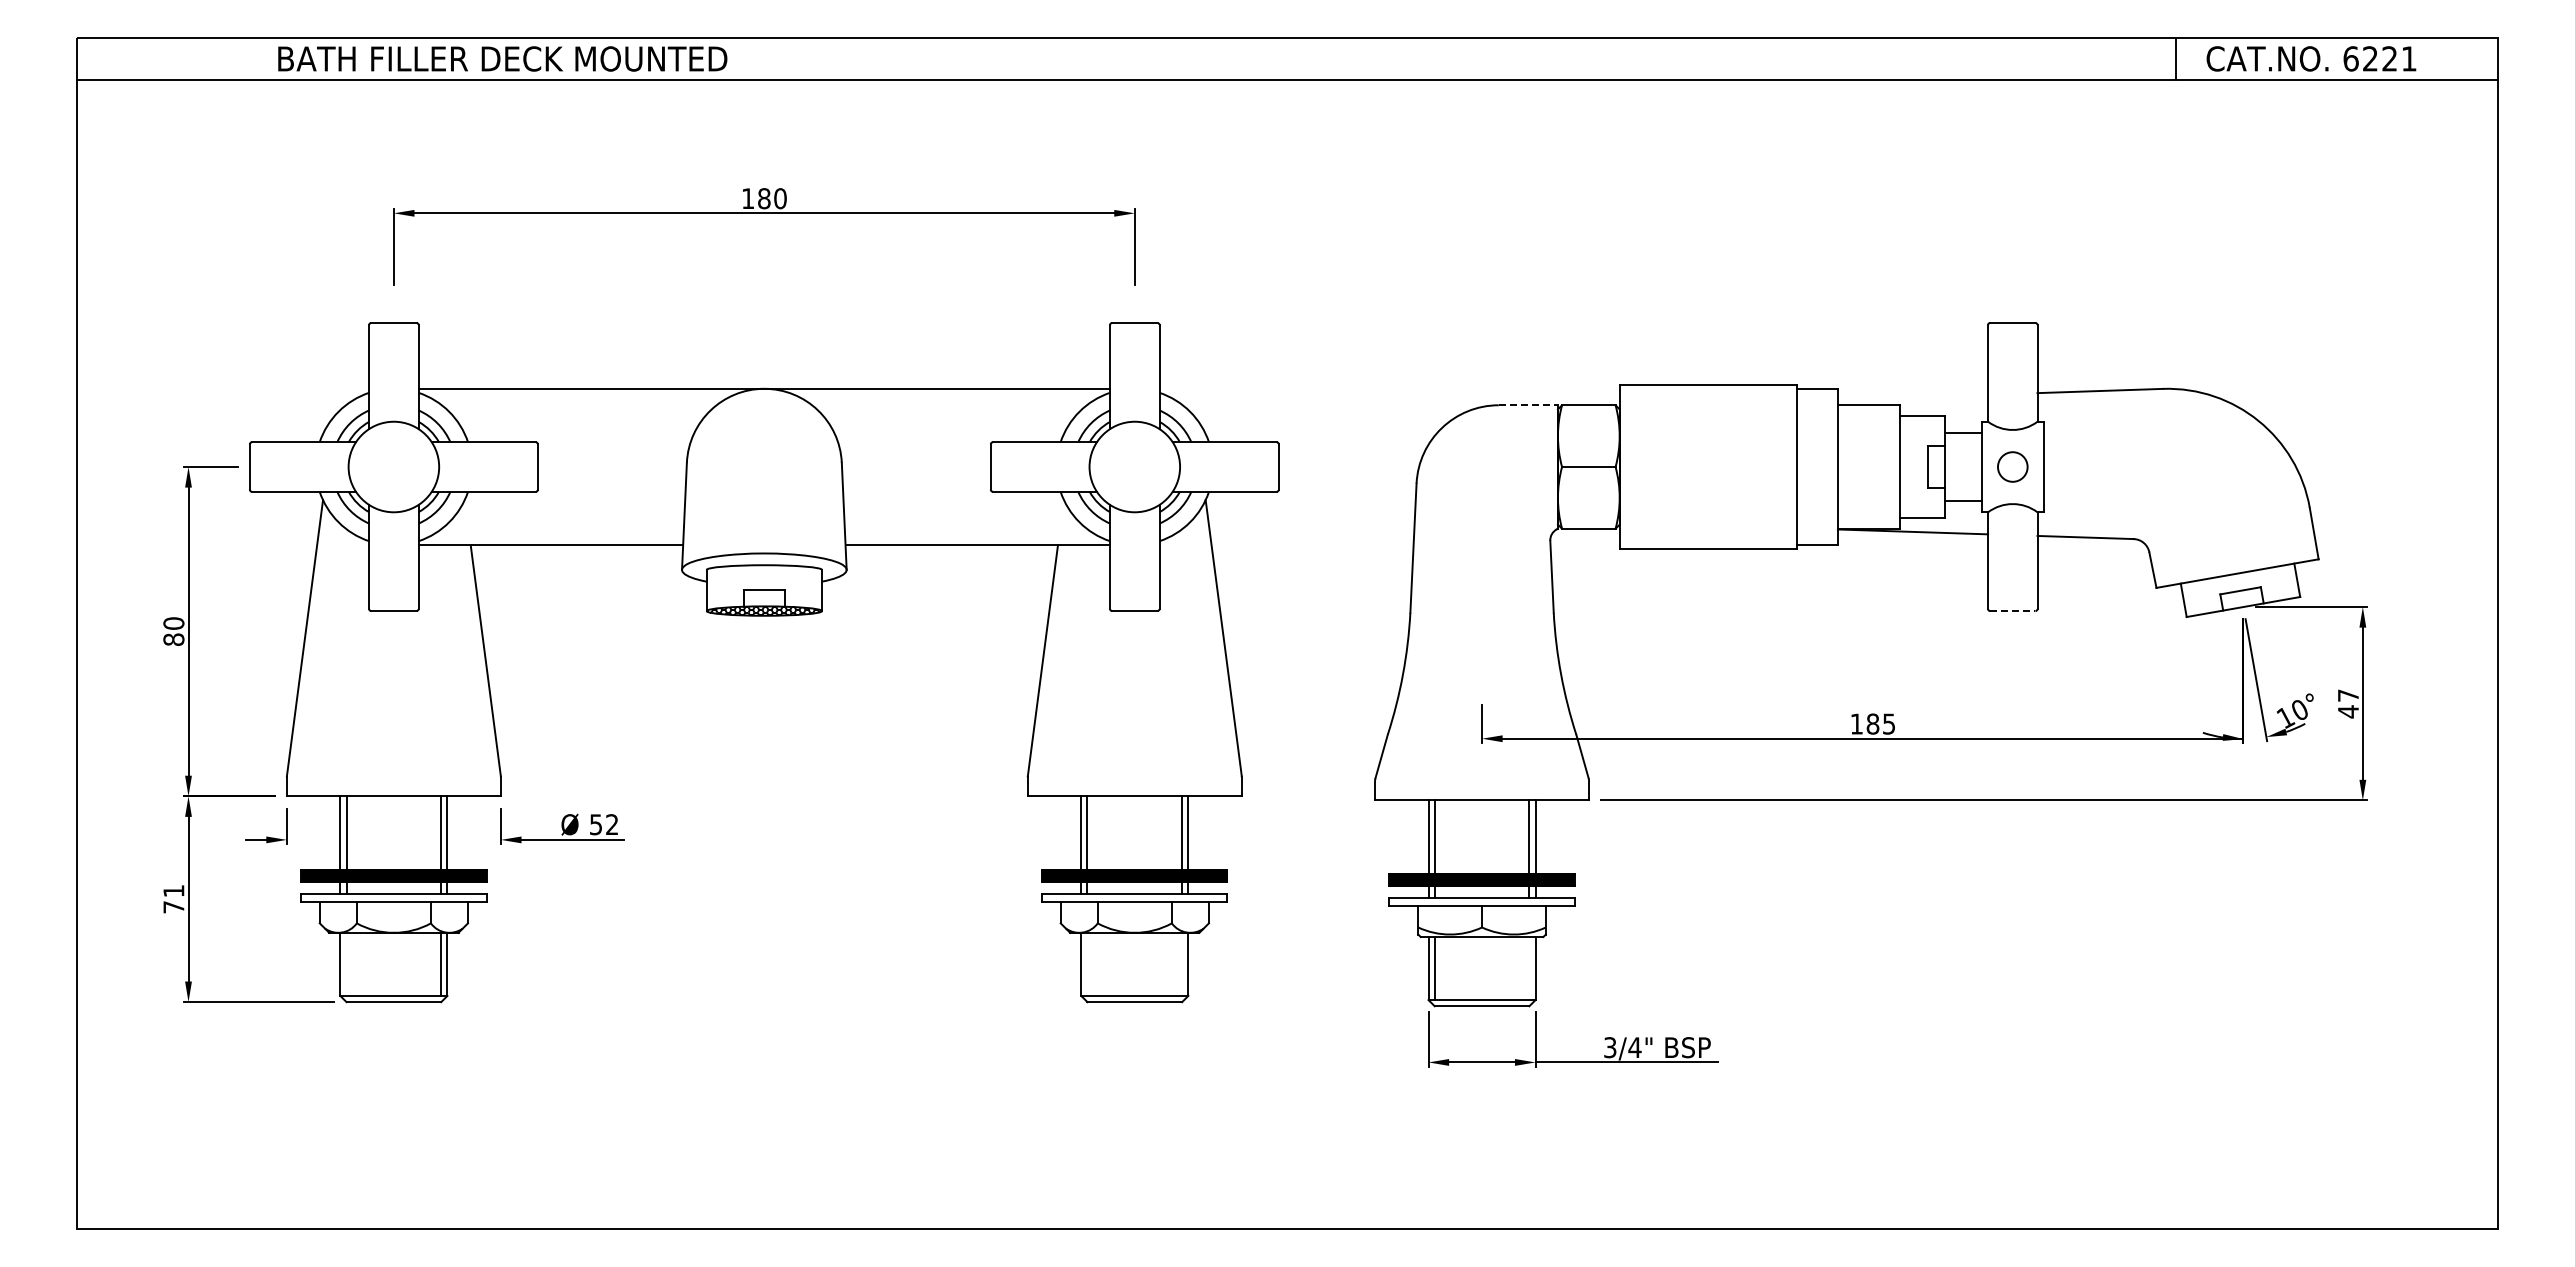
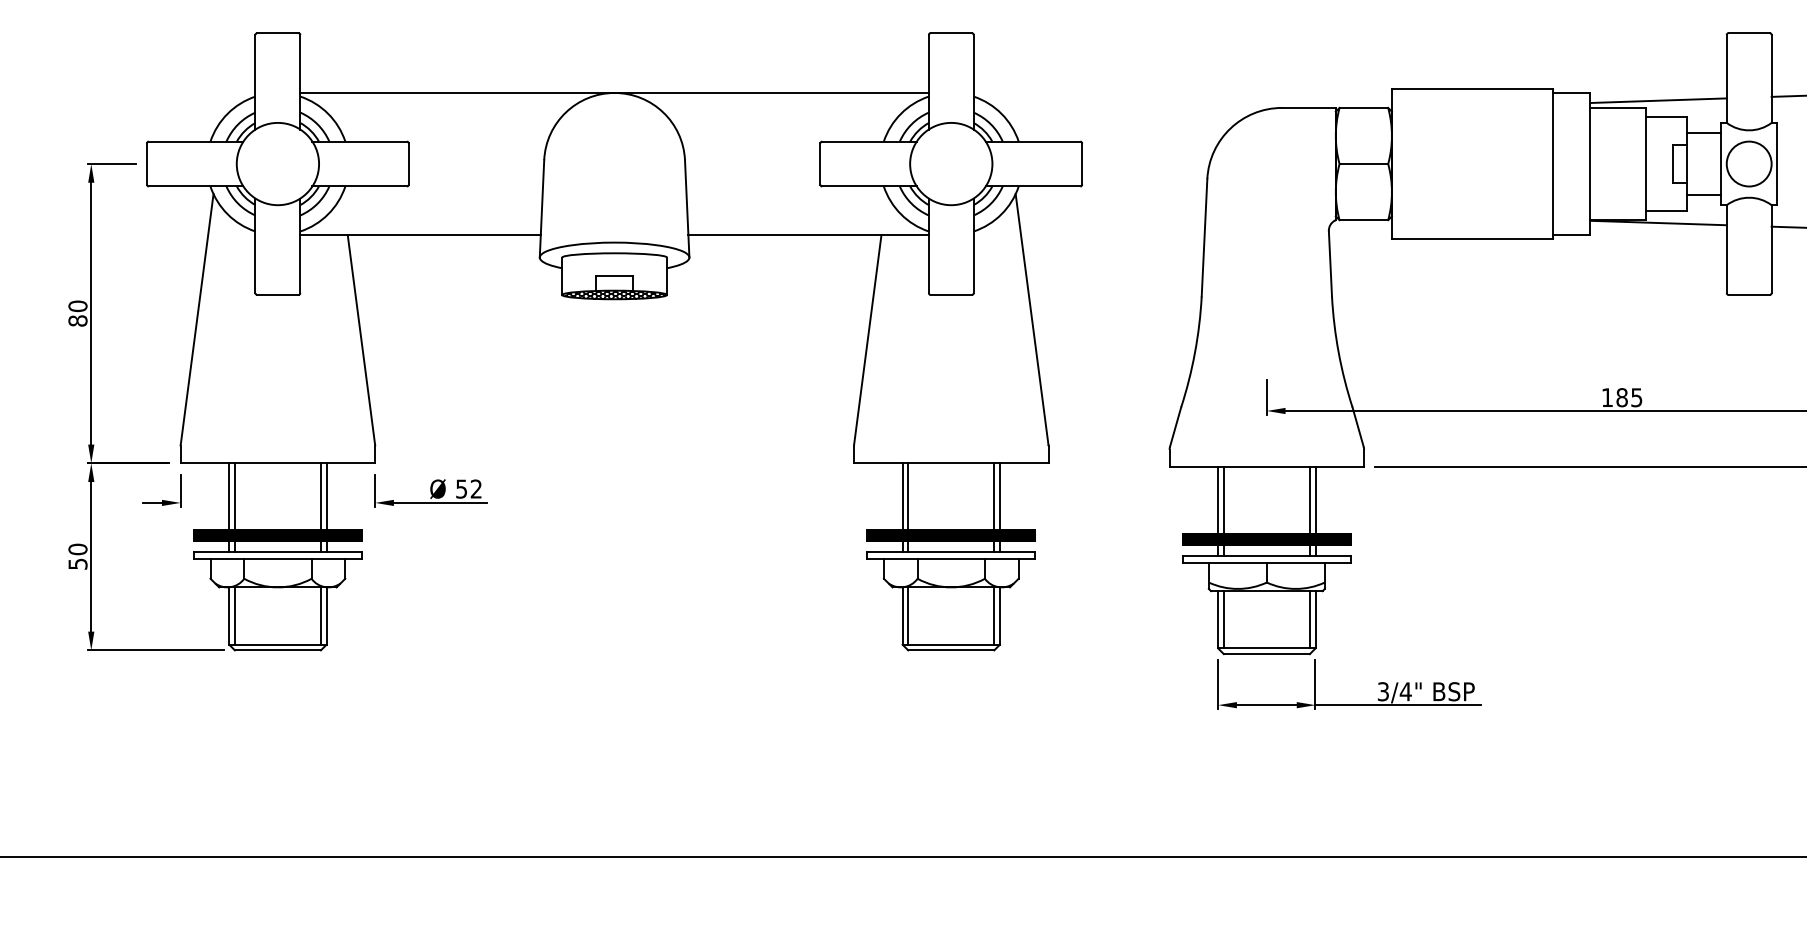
line: (1912, 396) -> (1658, 99), added
line: (1528, 405) -> (1309, 108), dashed -> solid
circle: (2012, 466) -> (1748, 163), size x1.67
line: (2012, 611) -> (1748, 295), dashed -> solid
text: (173, 898) -> (77, 556), 71 -> 50
line: (346, 963) -> (234, 615), added
line: (1087, 963) -> (908, 615), added
line: (1182, 963) -> (994, 615), added
line: (1529, 968) -> (1309, 619), added

